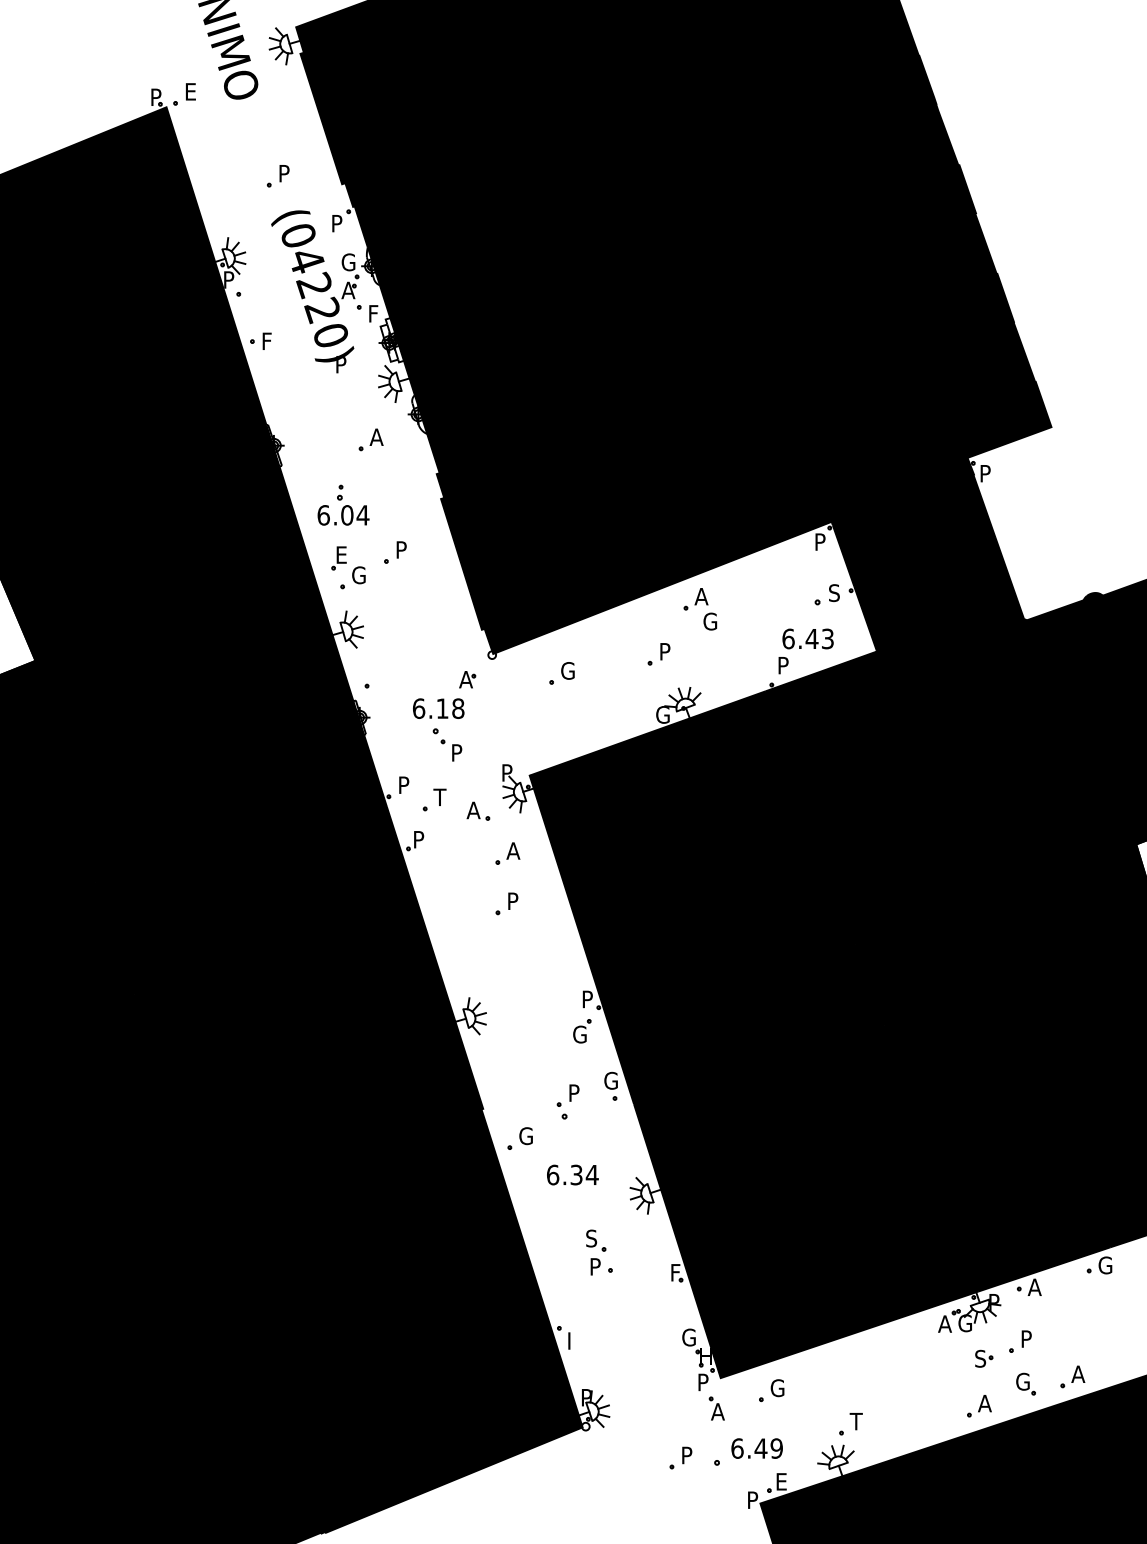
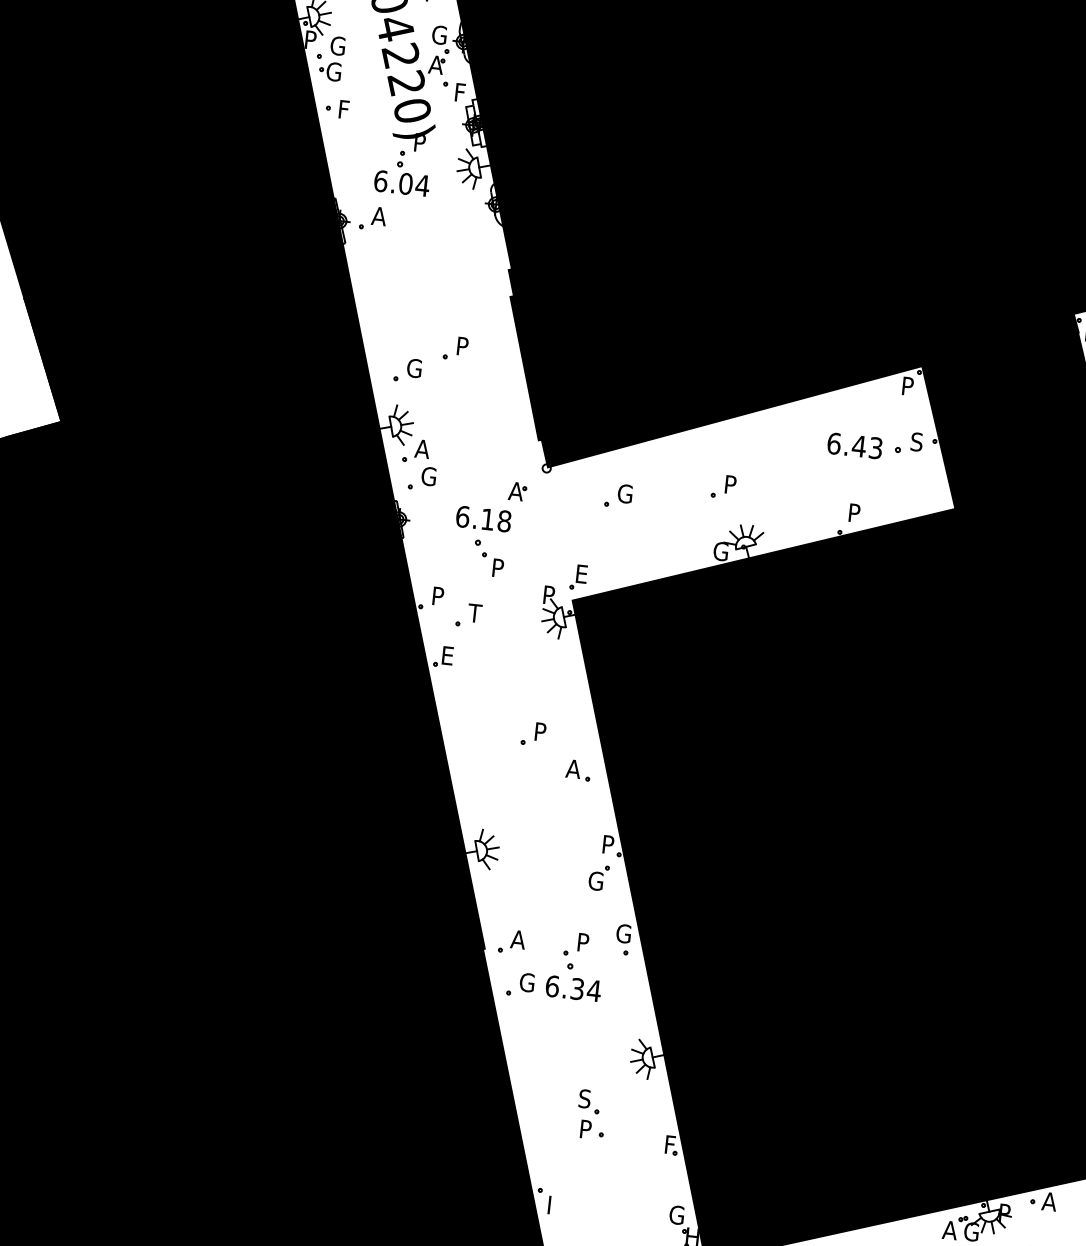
part: (250, 294) -> (331, 57), added
part: (370, 439) -> (372, 218), moved
part: (343, 504) -> (403, 171), moved
part: (338, 558) -> (578, 577), moved
part: (700, 609) -> (419, 462), moved
text: (807, 638) -> (854, 445), moved
part: (478, 810) -> (578, 769), moved
text: (420, 839) -> (449, 655), P -> E
part: (507, 853) -> (511, 941), moved
text: (572, 1174) -> (573, 988), moved

